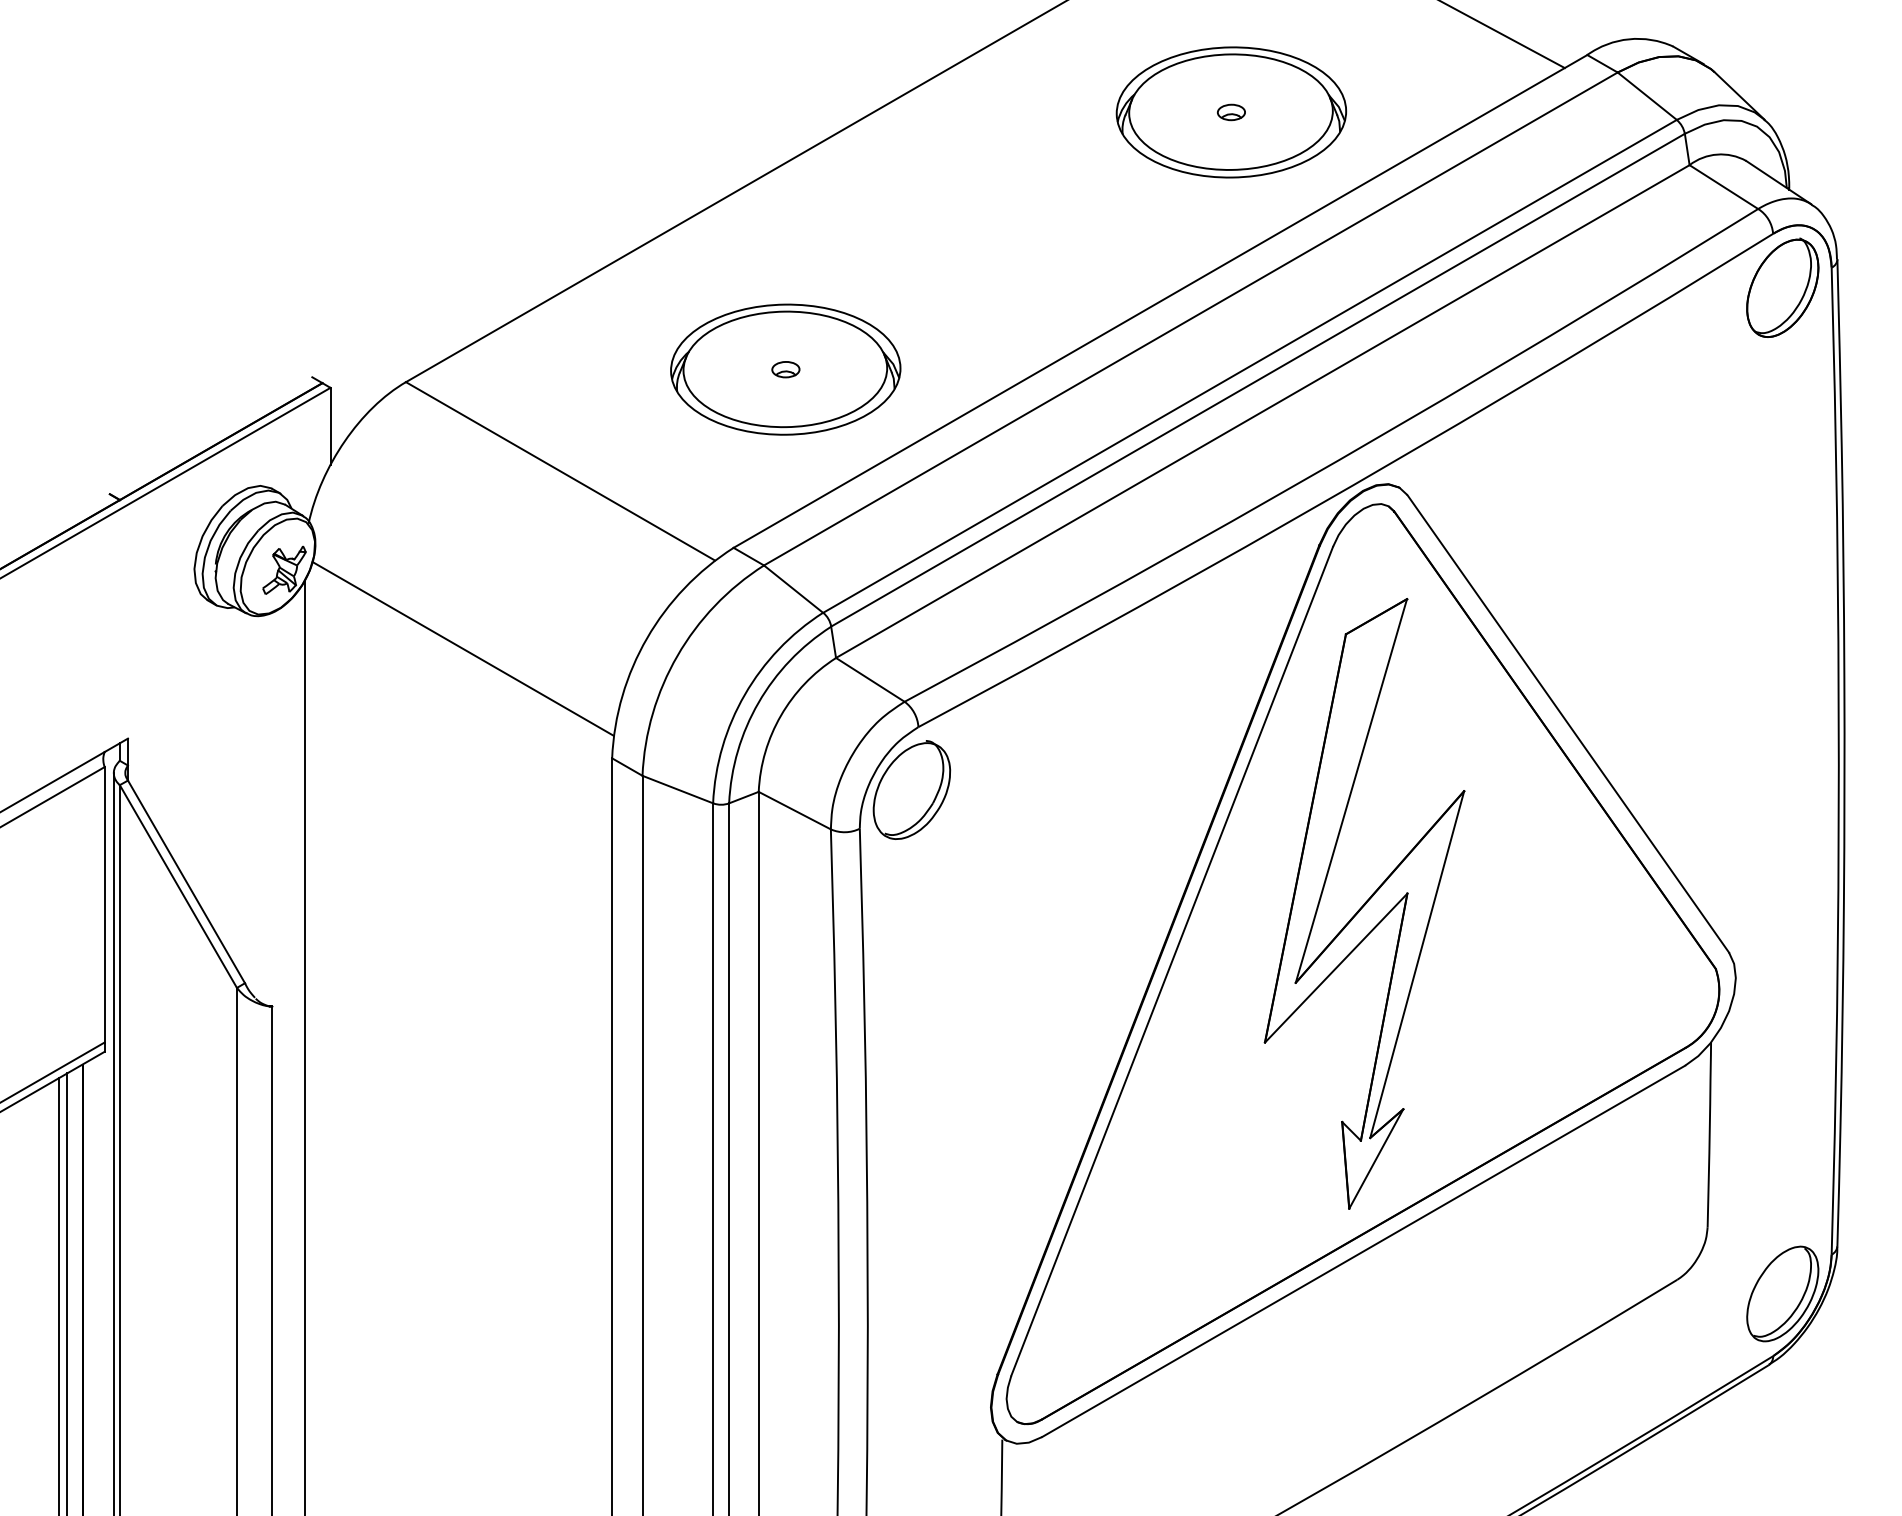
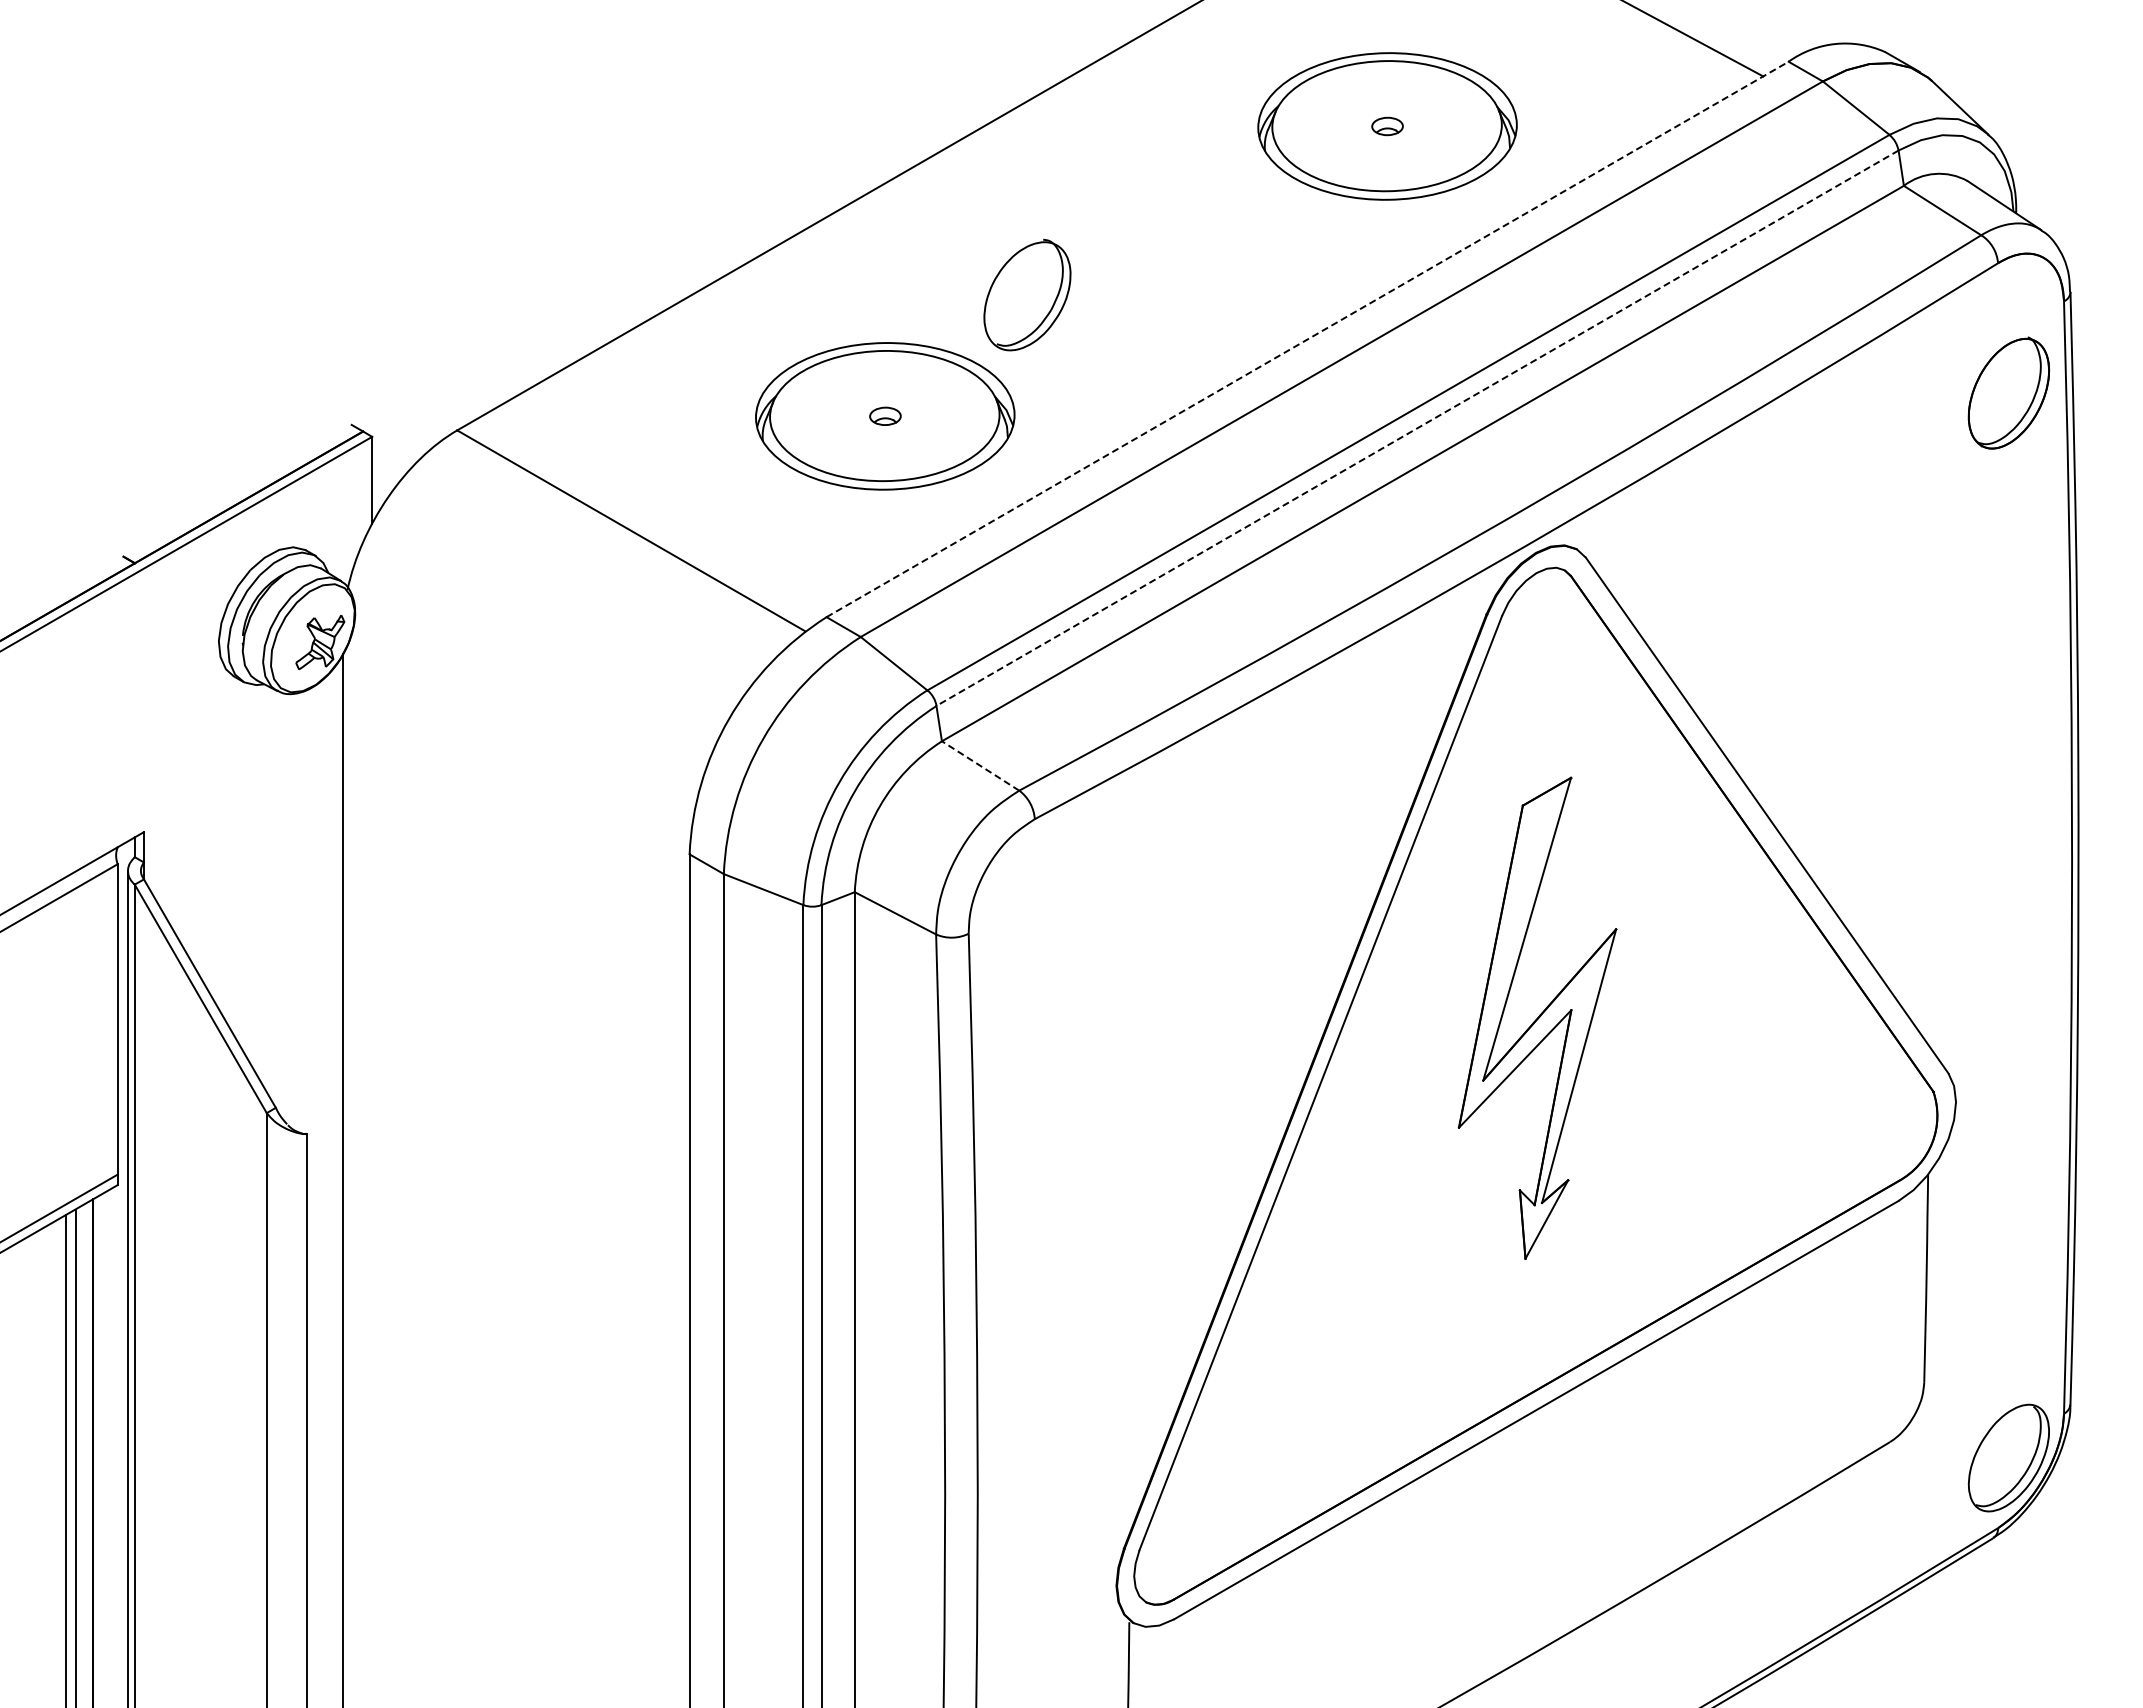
part: (1782, 287) -> (2008, 392), moved
line: (1161, 301) -> (1308, 339), solid -> dashed
line: (1258, 380) -> (1417, 428), solid -> dashed
line: (462, 648) -> (521, 730), removed
line: (870, 679) -> (980, 765), solid -> dashed
part: (911, 789) -> (1027, 294), moved
part: (1364, 903) -> (1537, 1017), size x0.7

